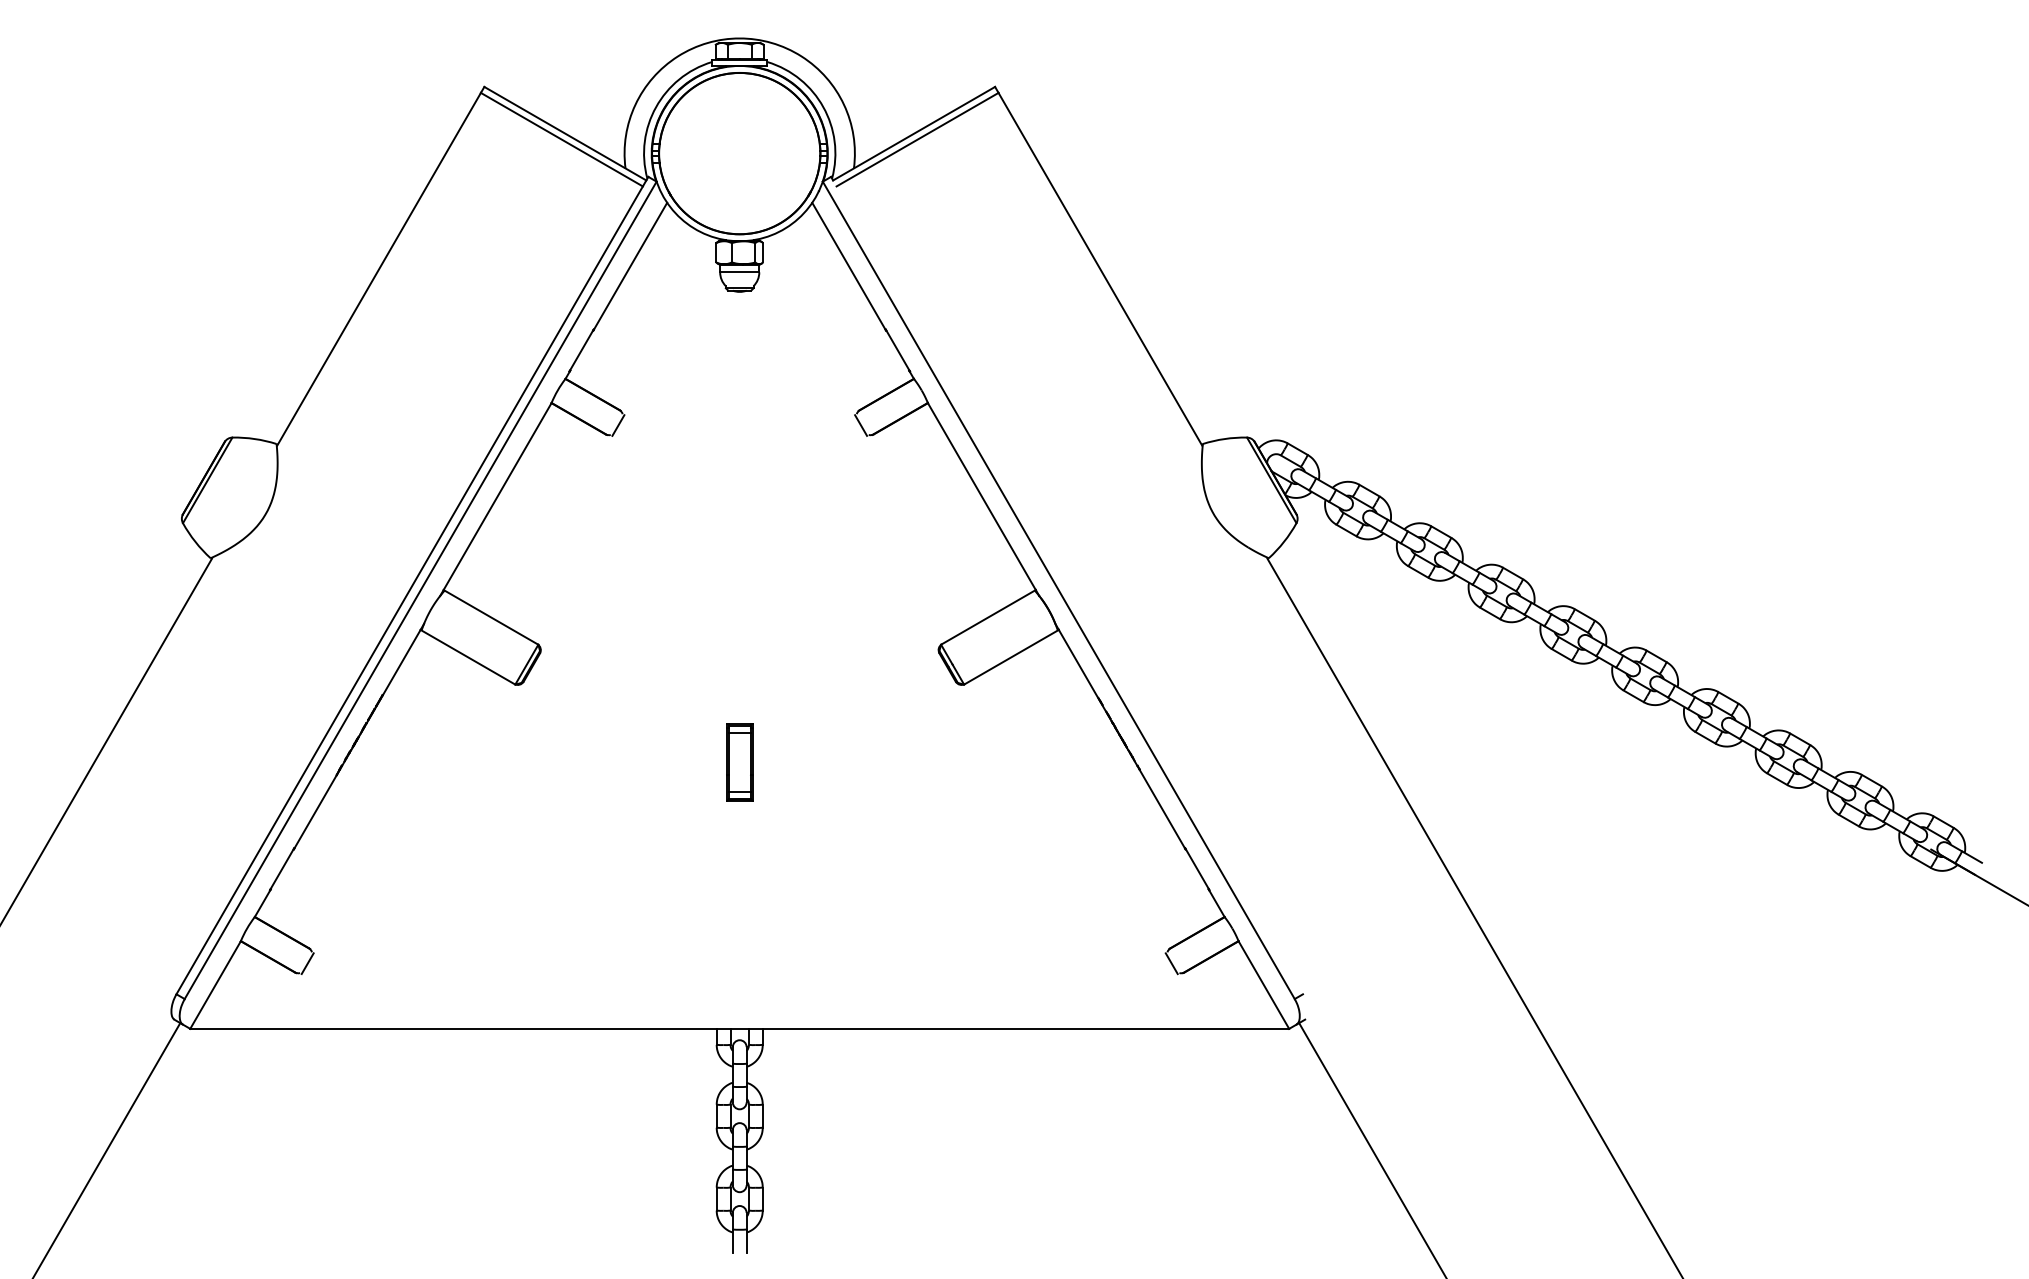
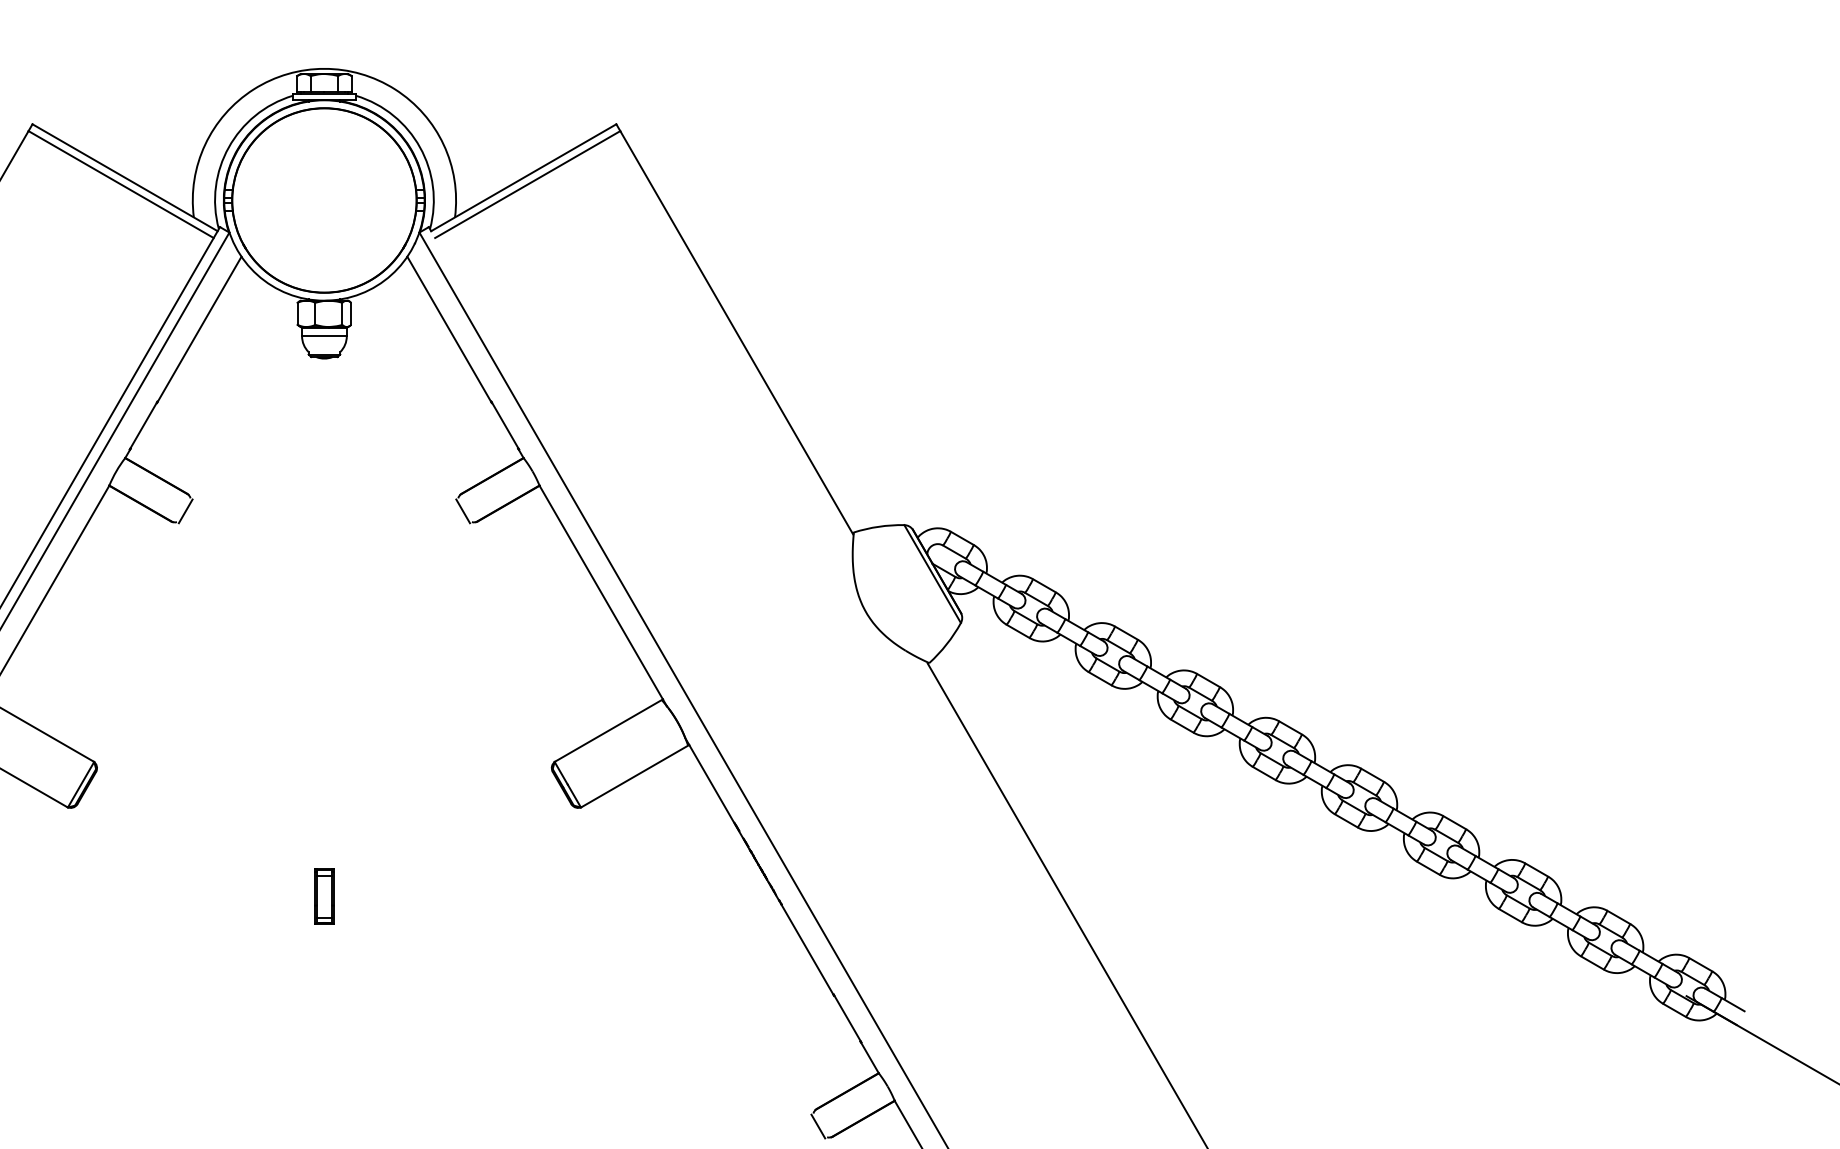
part: (739, 762) -> (324, 896), size x0.62

